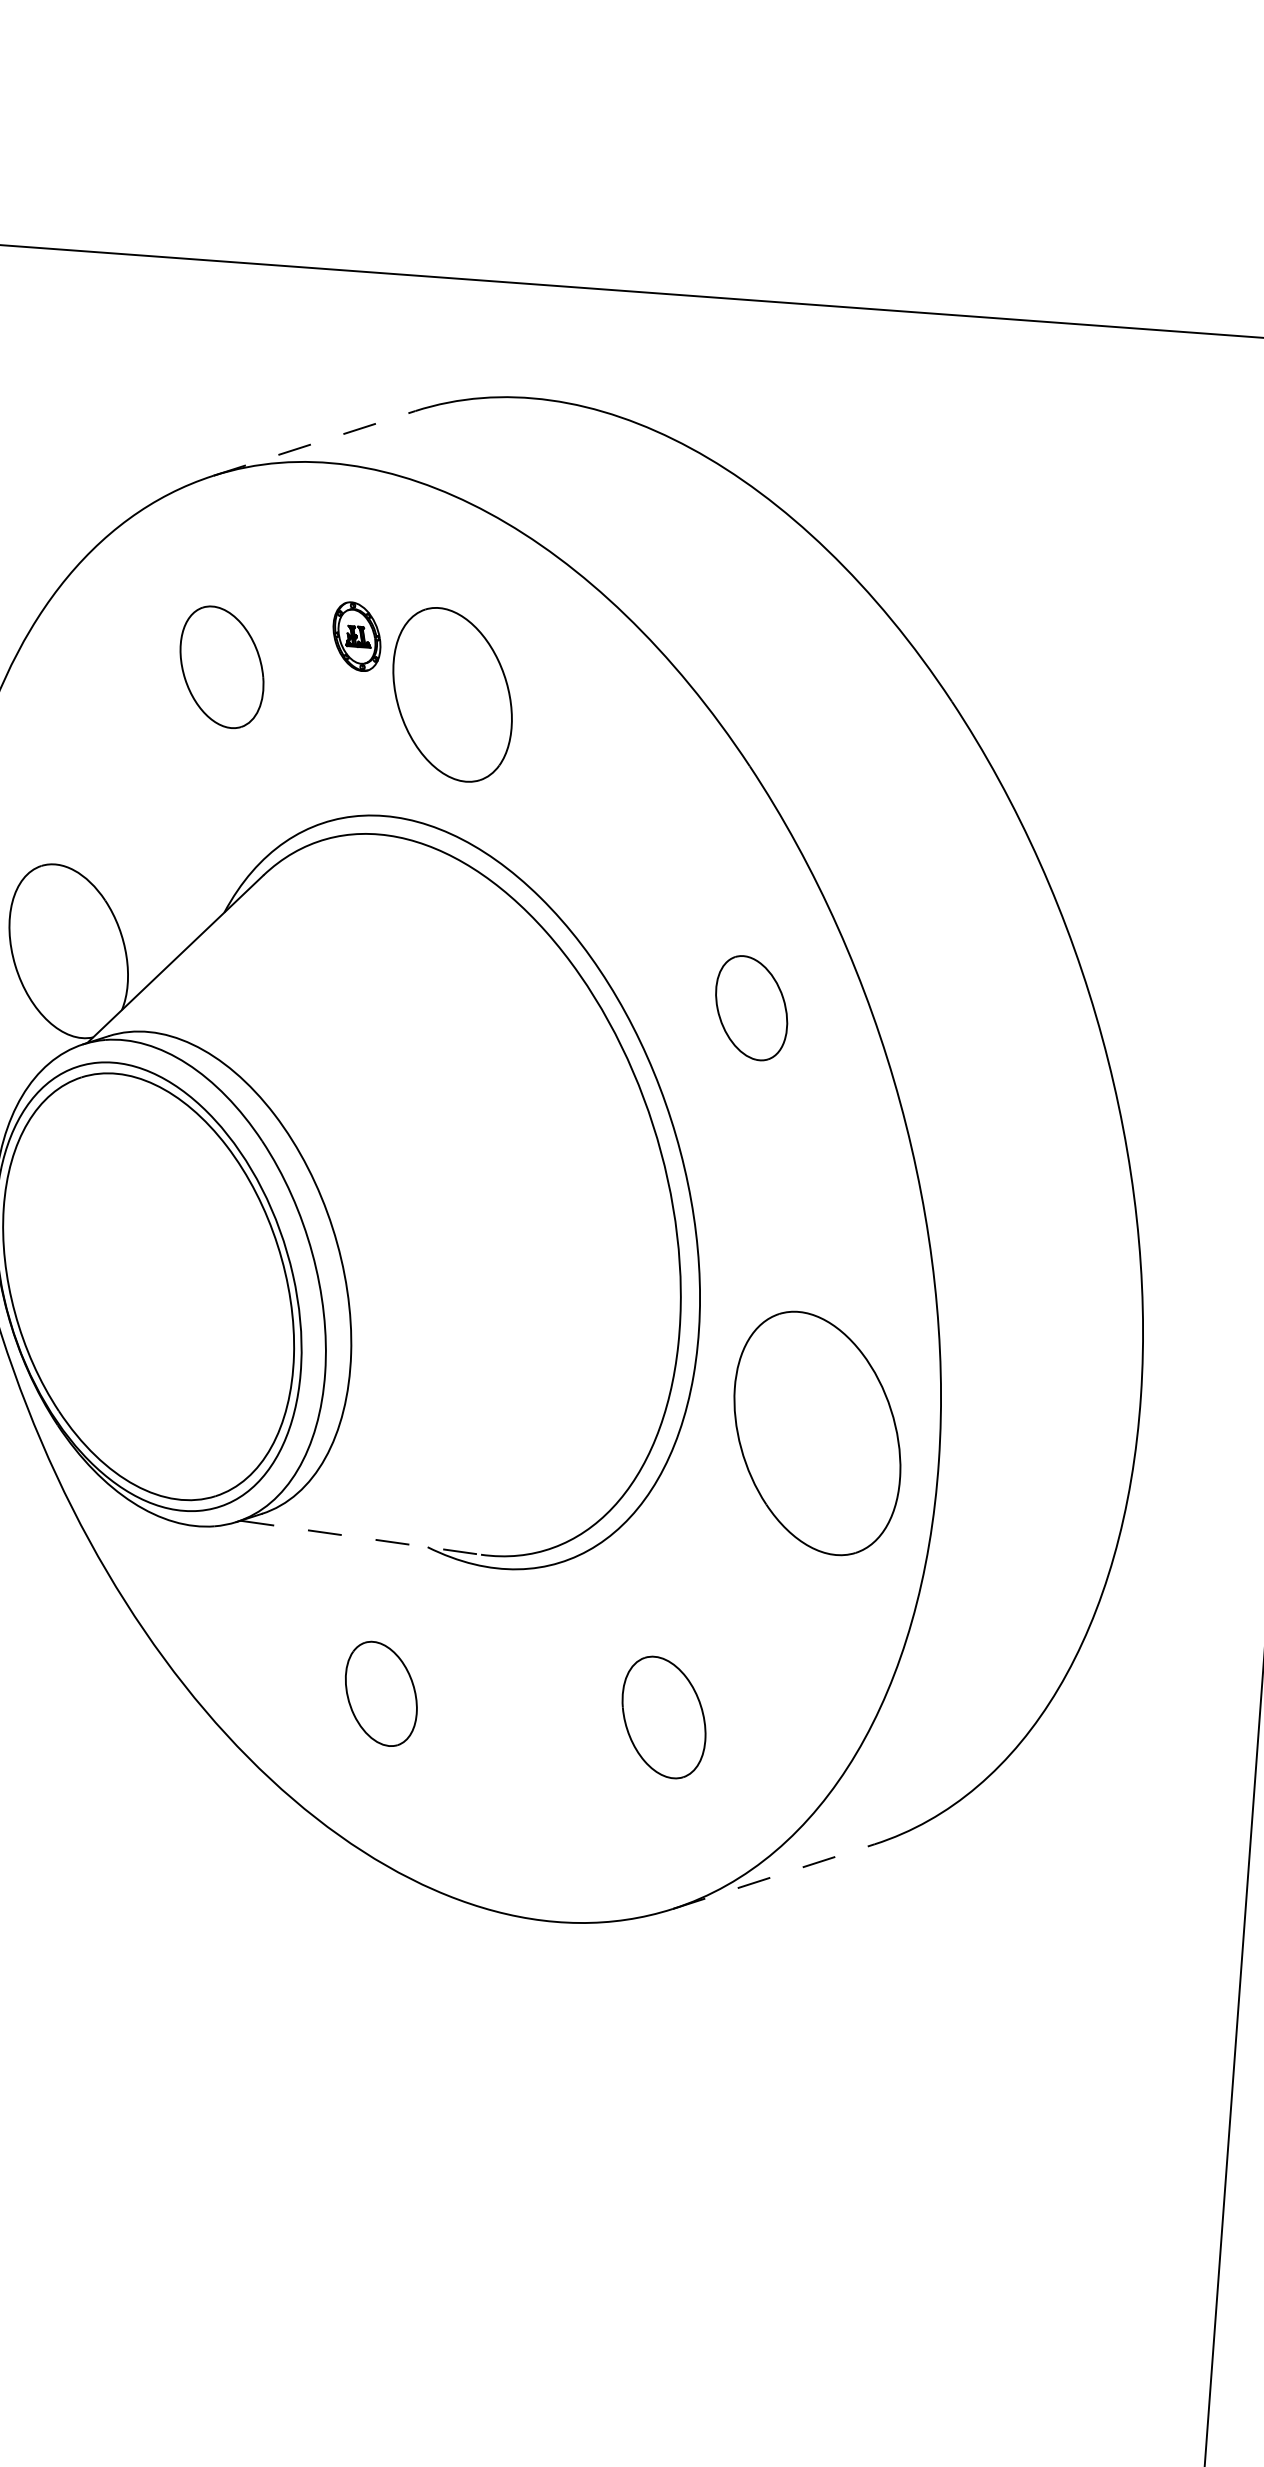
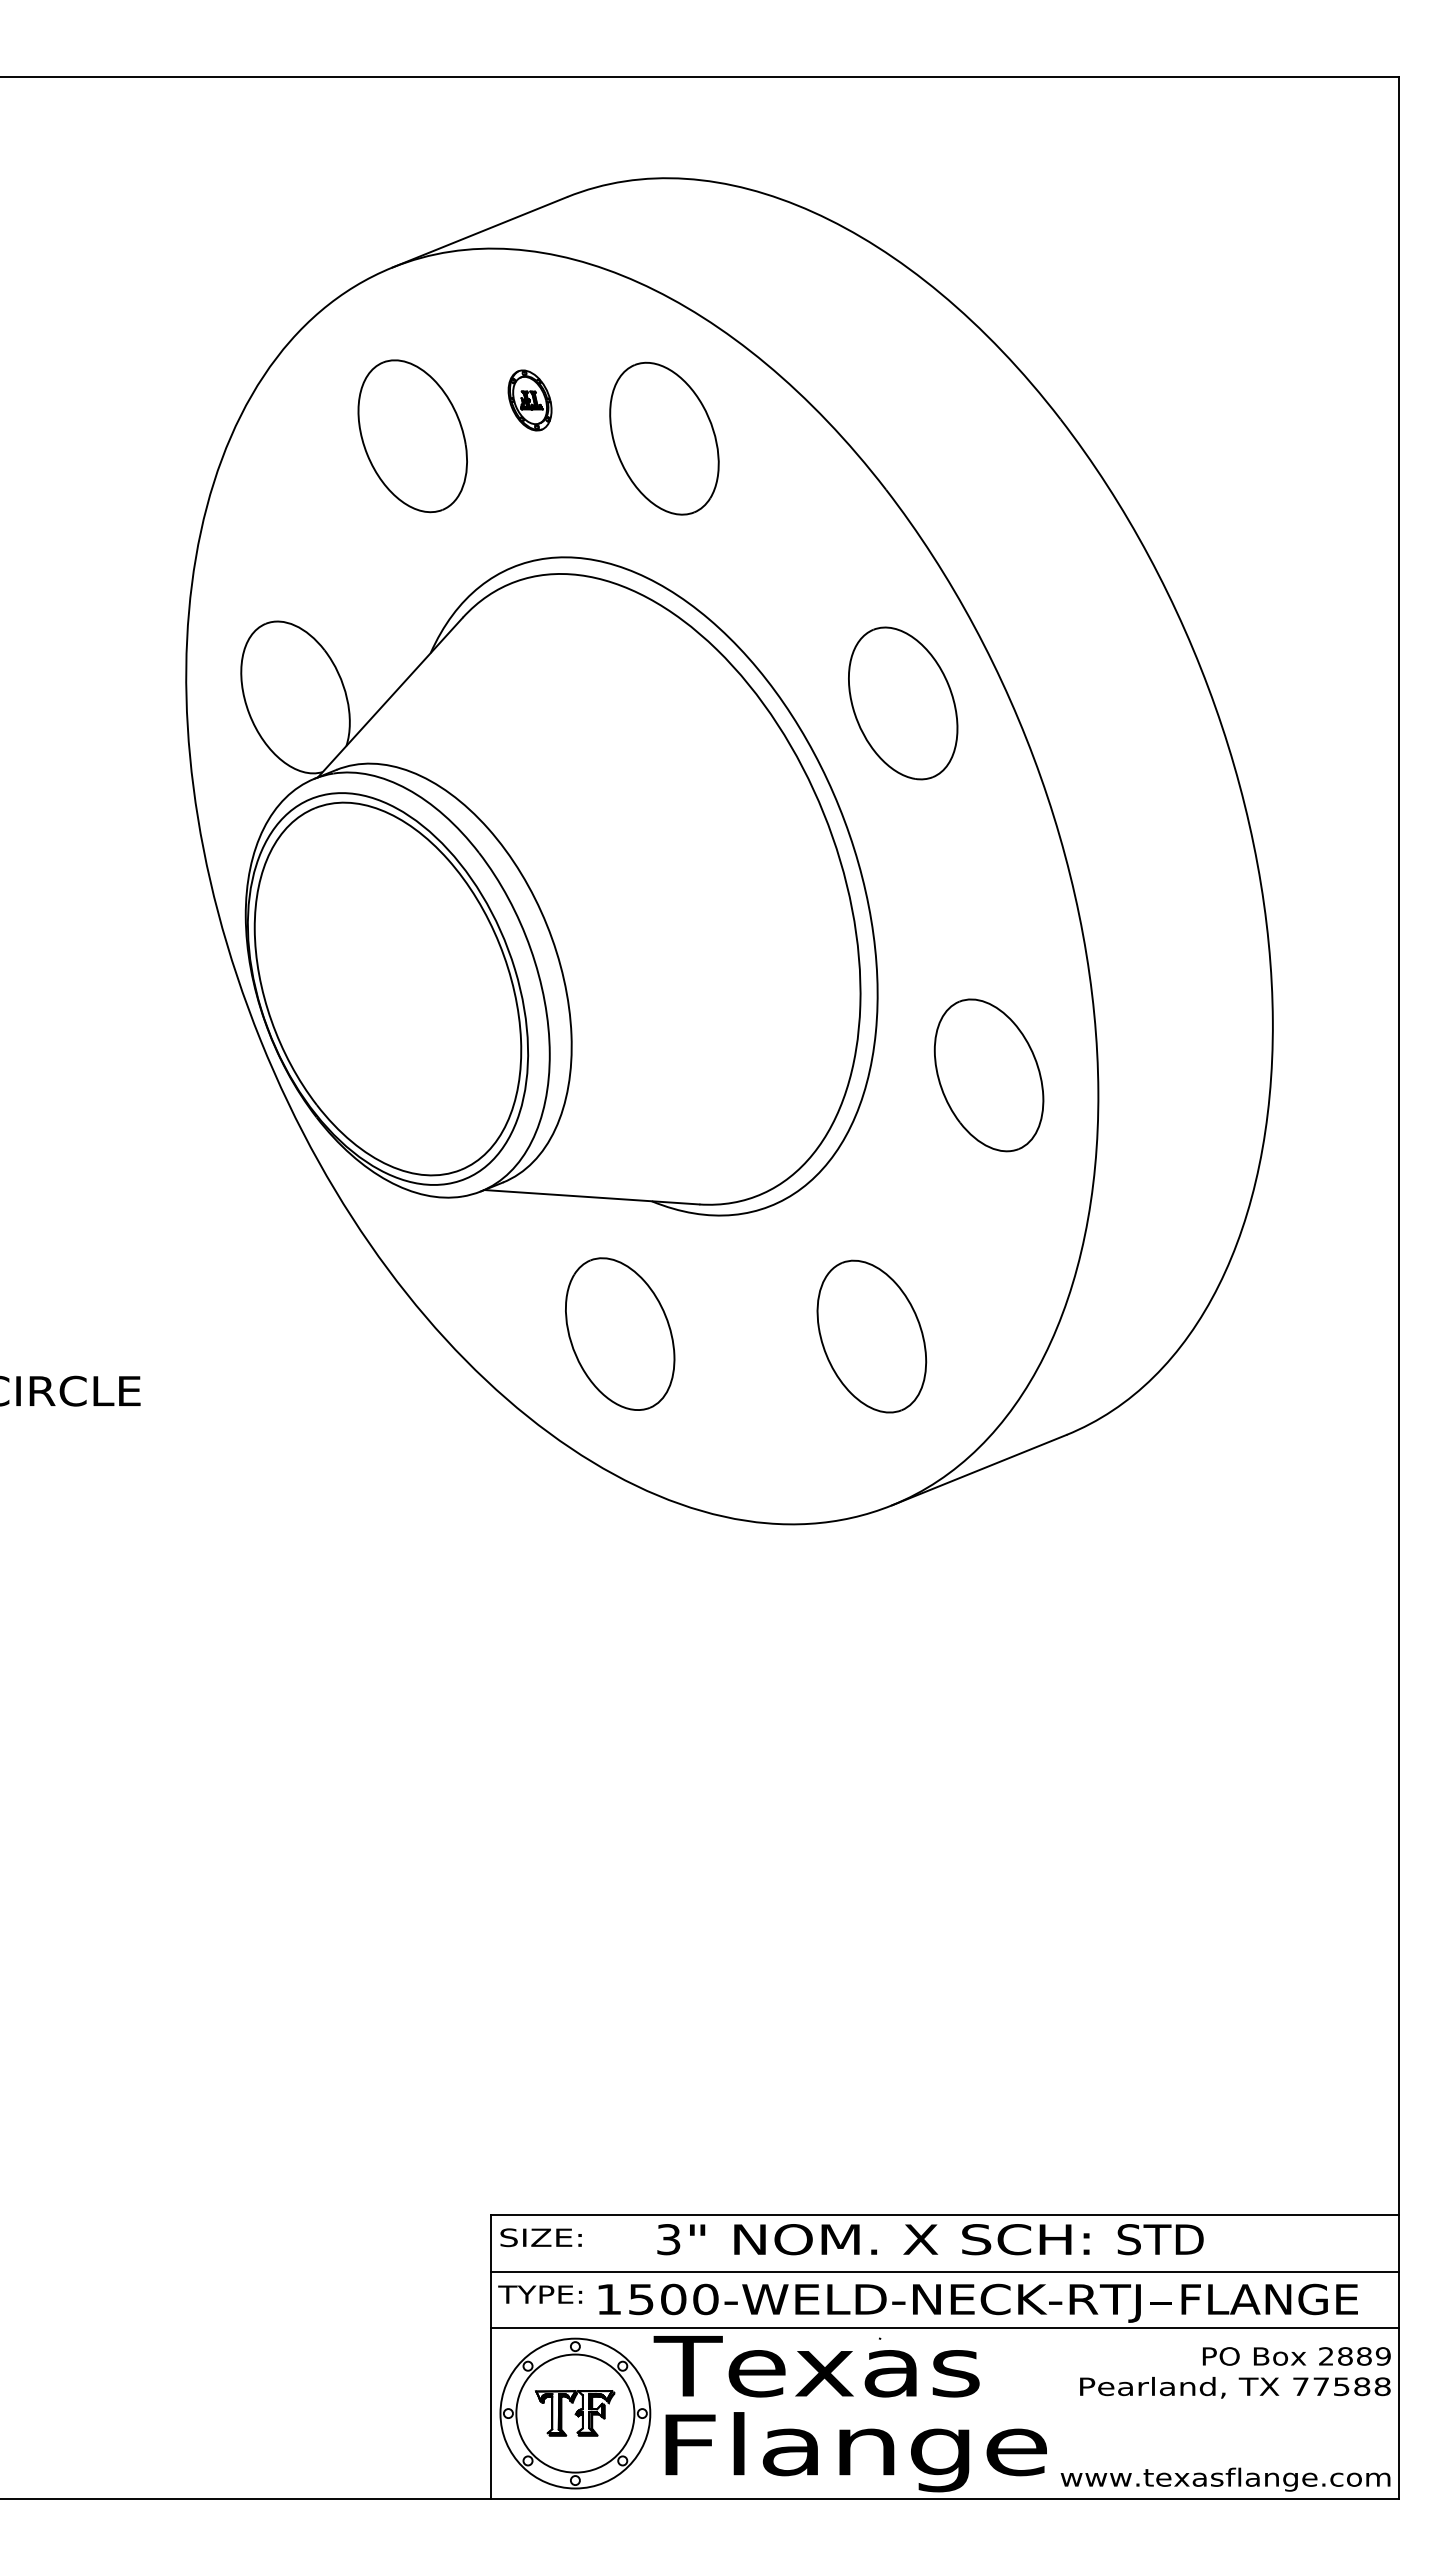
line: (315, 443) -> (480, 232), dashed -> solid
part: (221, 667) -> (412, 436), size x1.43
part: (452, 694) -> (664, 438), moved
part: (751, 1008) -> (903, 703), size x1.67
part: (816, 1433) -> (988, 1075), size x0.71
line: (360, 1537) -> (591, 1197), dashed -> solid
part: (381, 1693) -> (620, 1333), size x1.67
part: (663, 1717) -> (871, 1336), size x1.43
line: (774, 1875) -> (979, 1469), dashed -> solid

